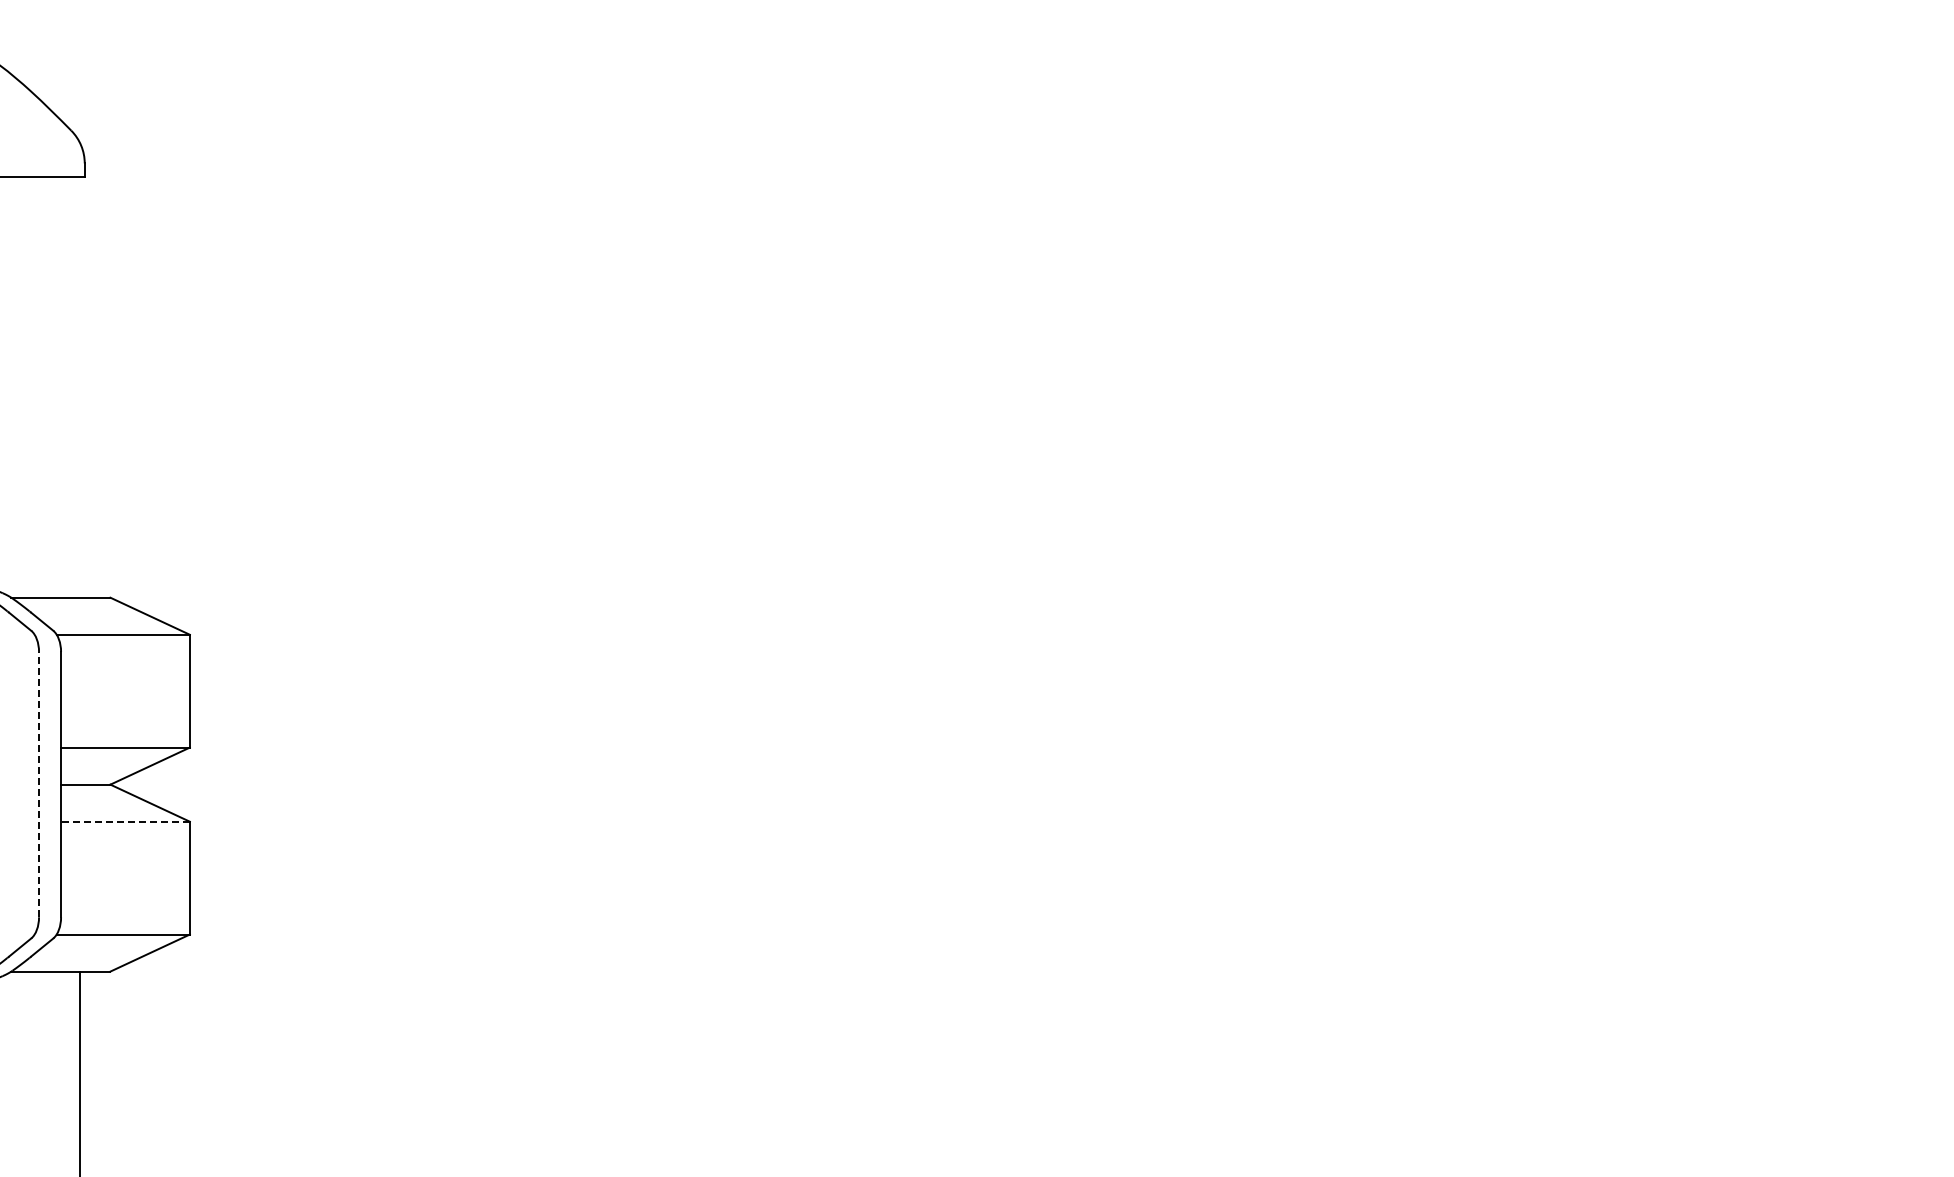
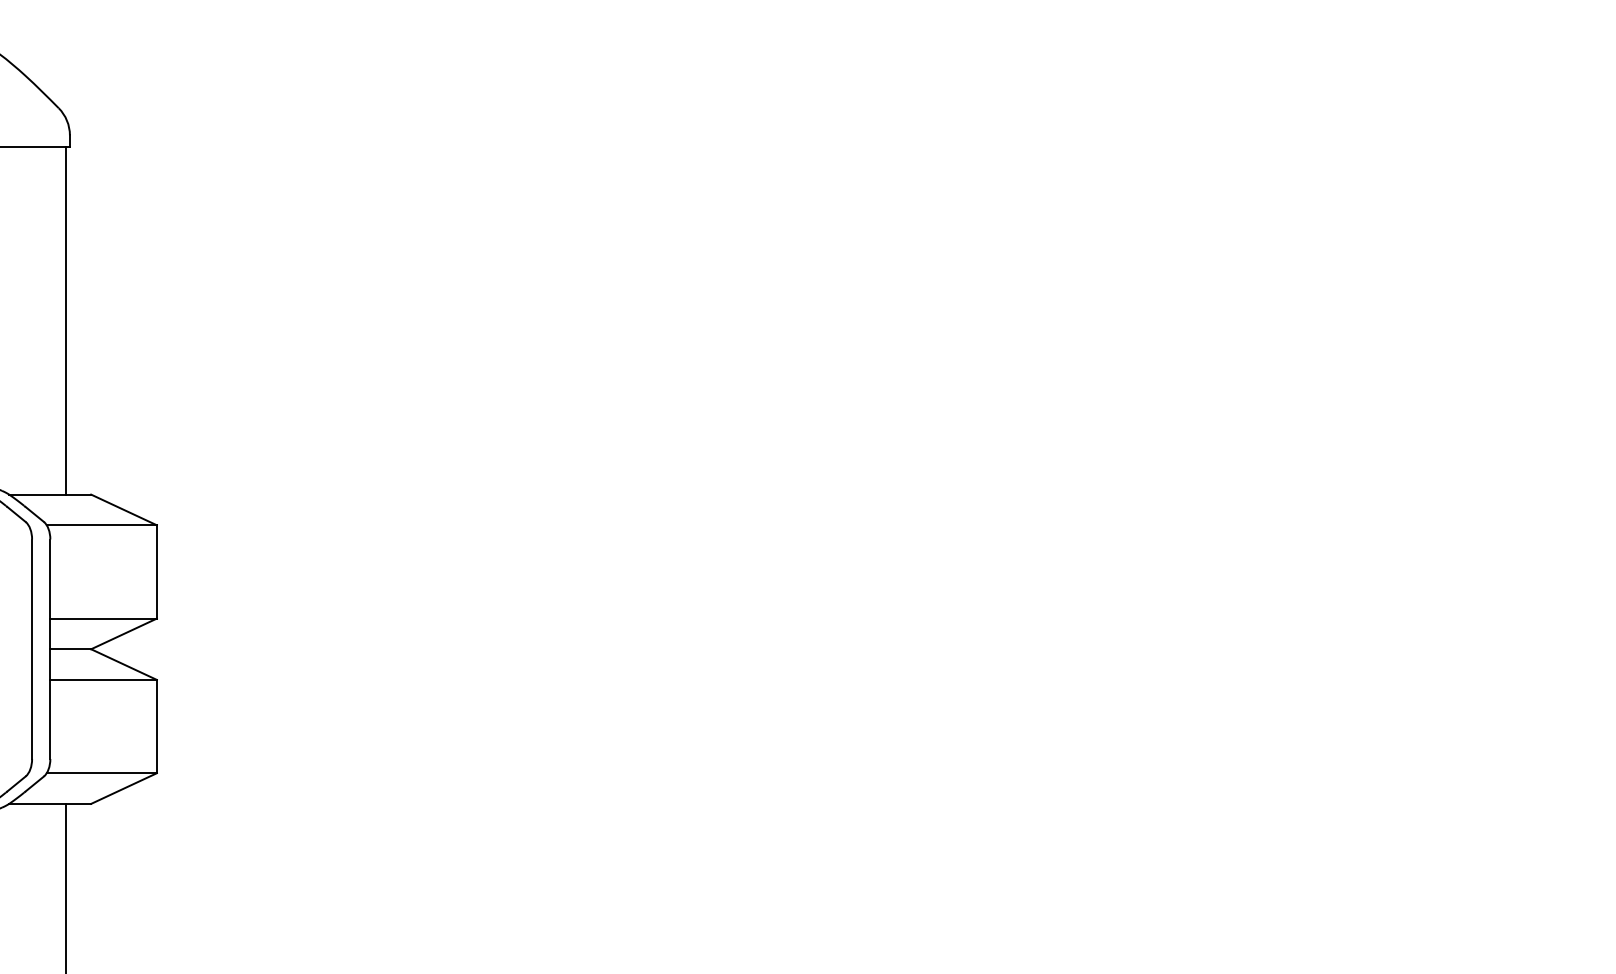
line: (80, 387) -> (66, 320), added
line: (39, 784) -> (32, 649), dashed -> solid
line: (125, 821) -> (103, 679), dashed -> solid

